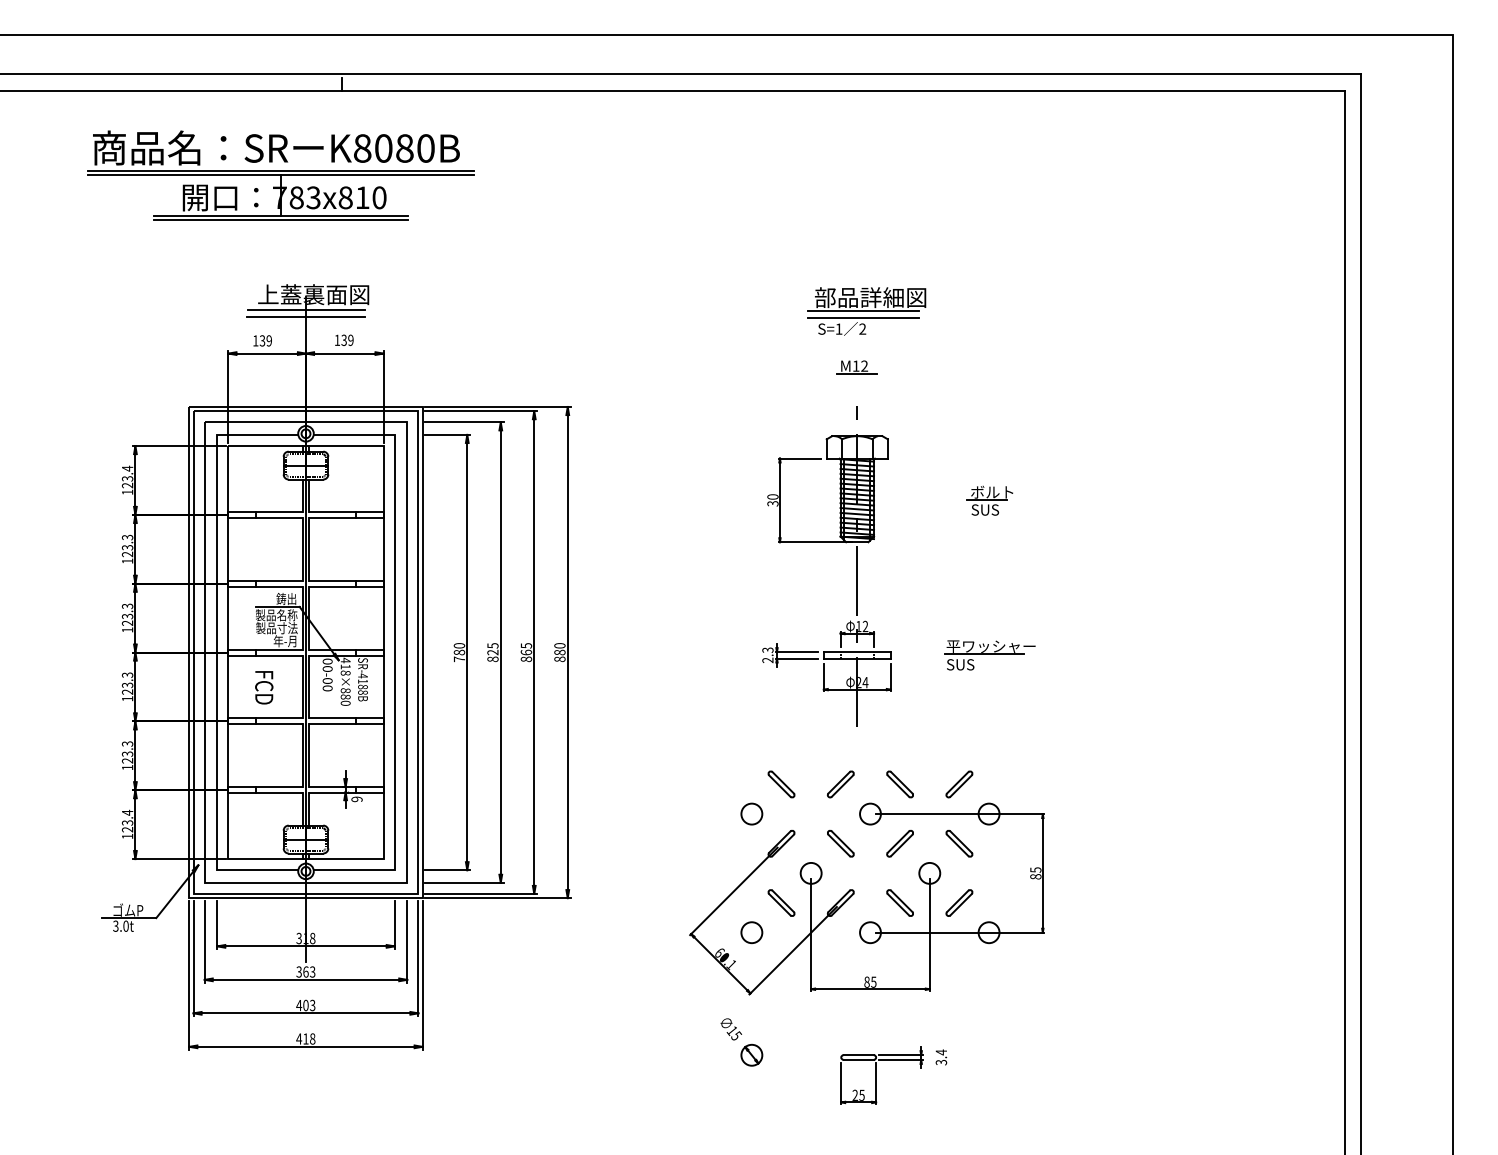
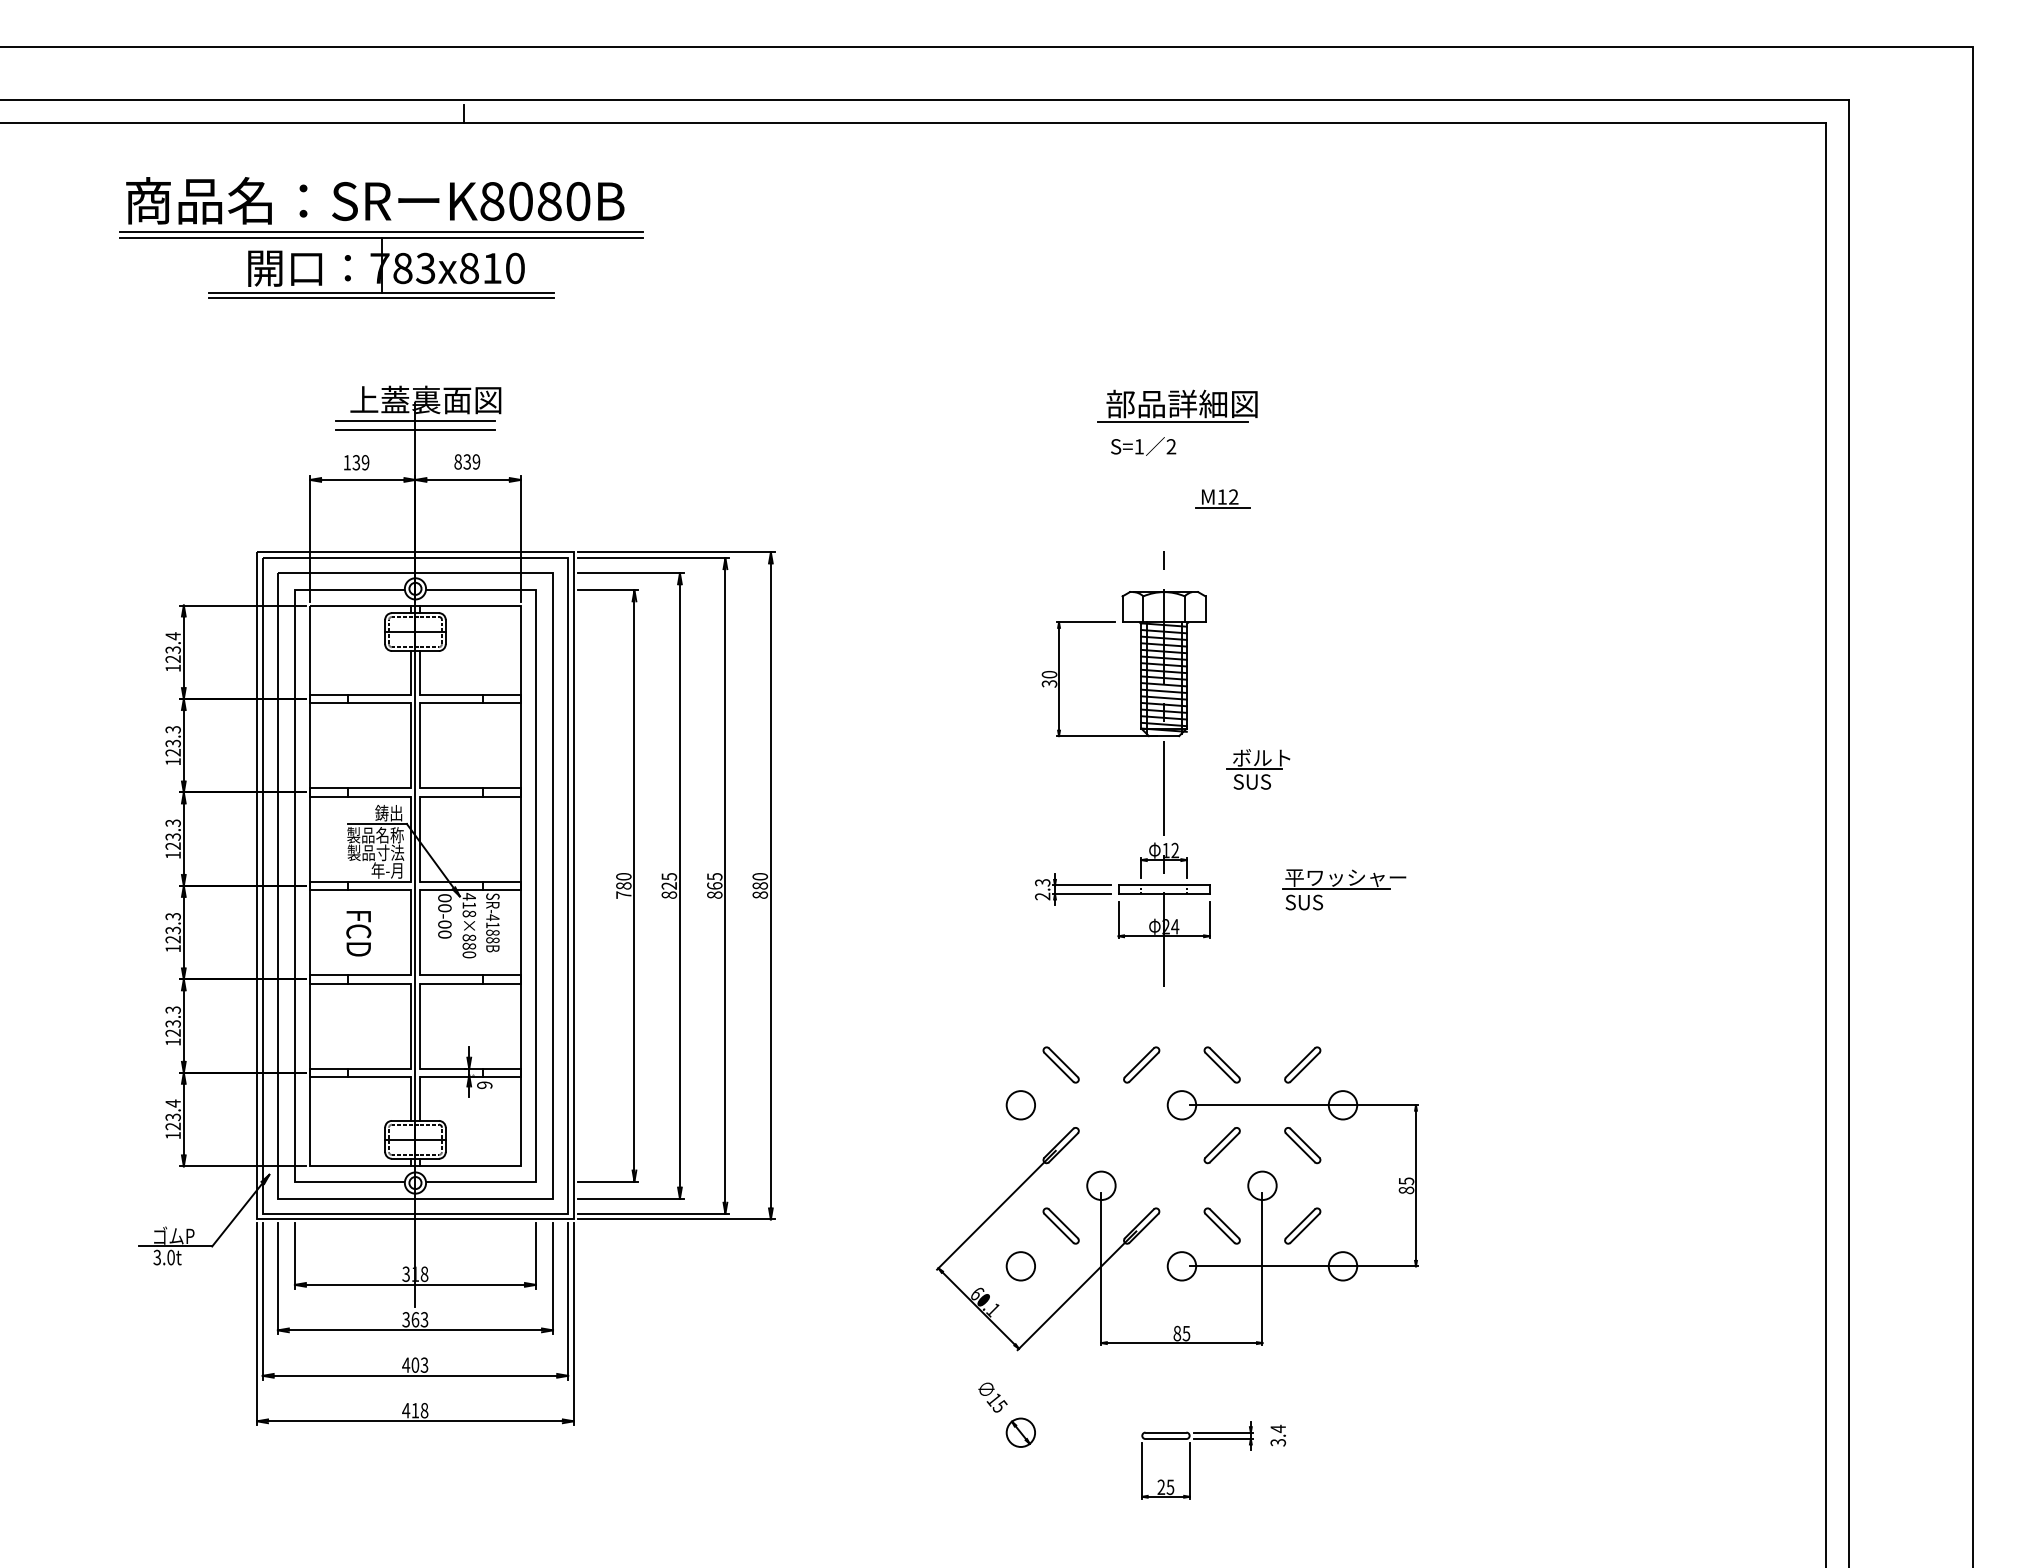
line: (863, 317) -> (1172, 430), removed
text: (337, 340) -> (458, 462), 139 -> 839
part: (856, 367) -> (1222, 498), moved
part: (989, 500) -> (1258, 769), moved
part: (840, 843) -> (1141, 1145), removed

